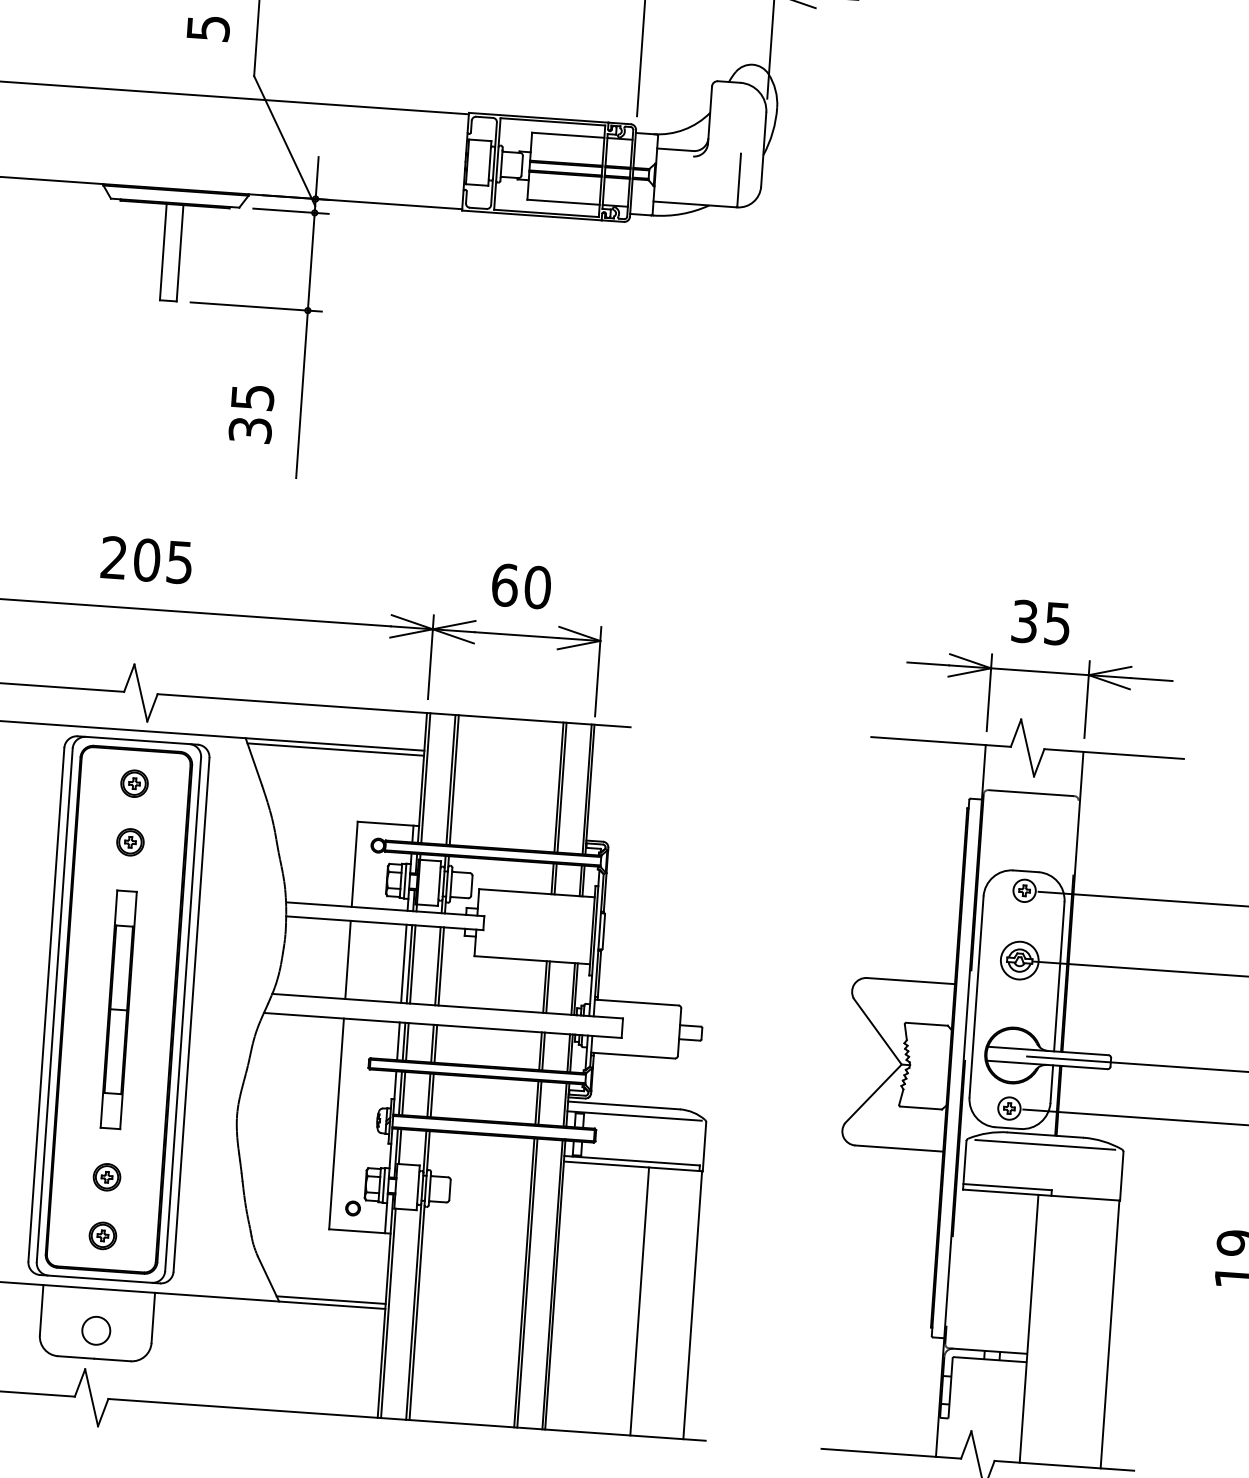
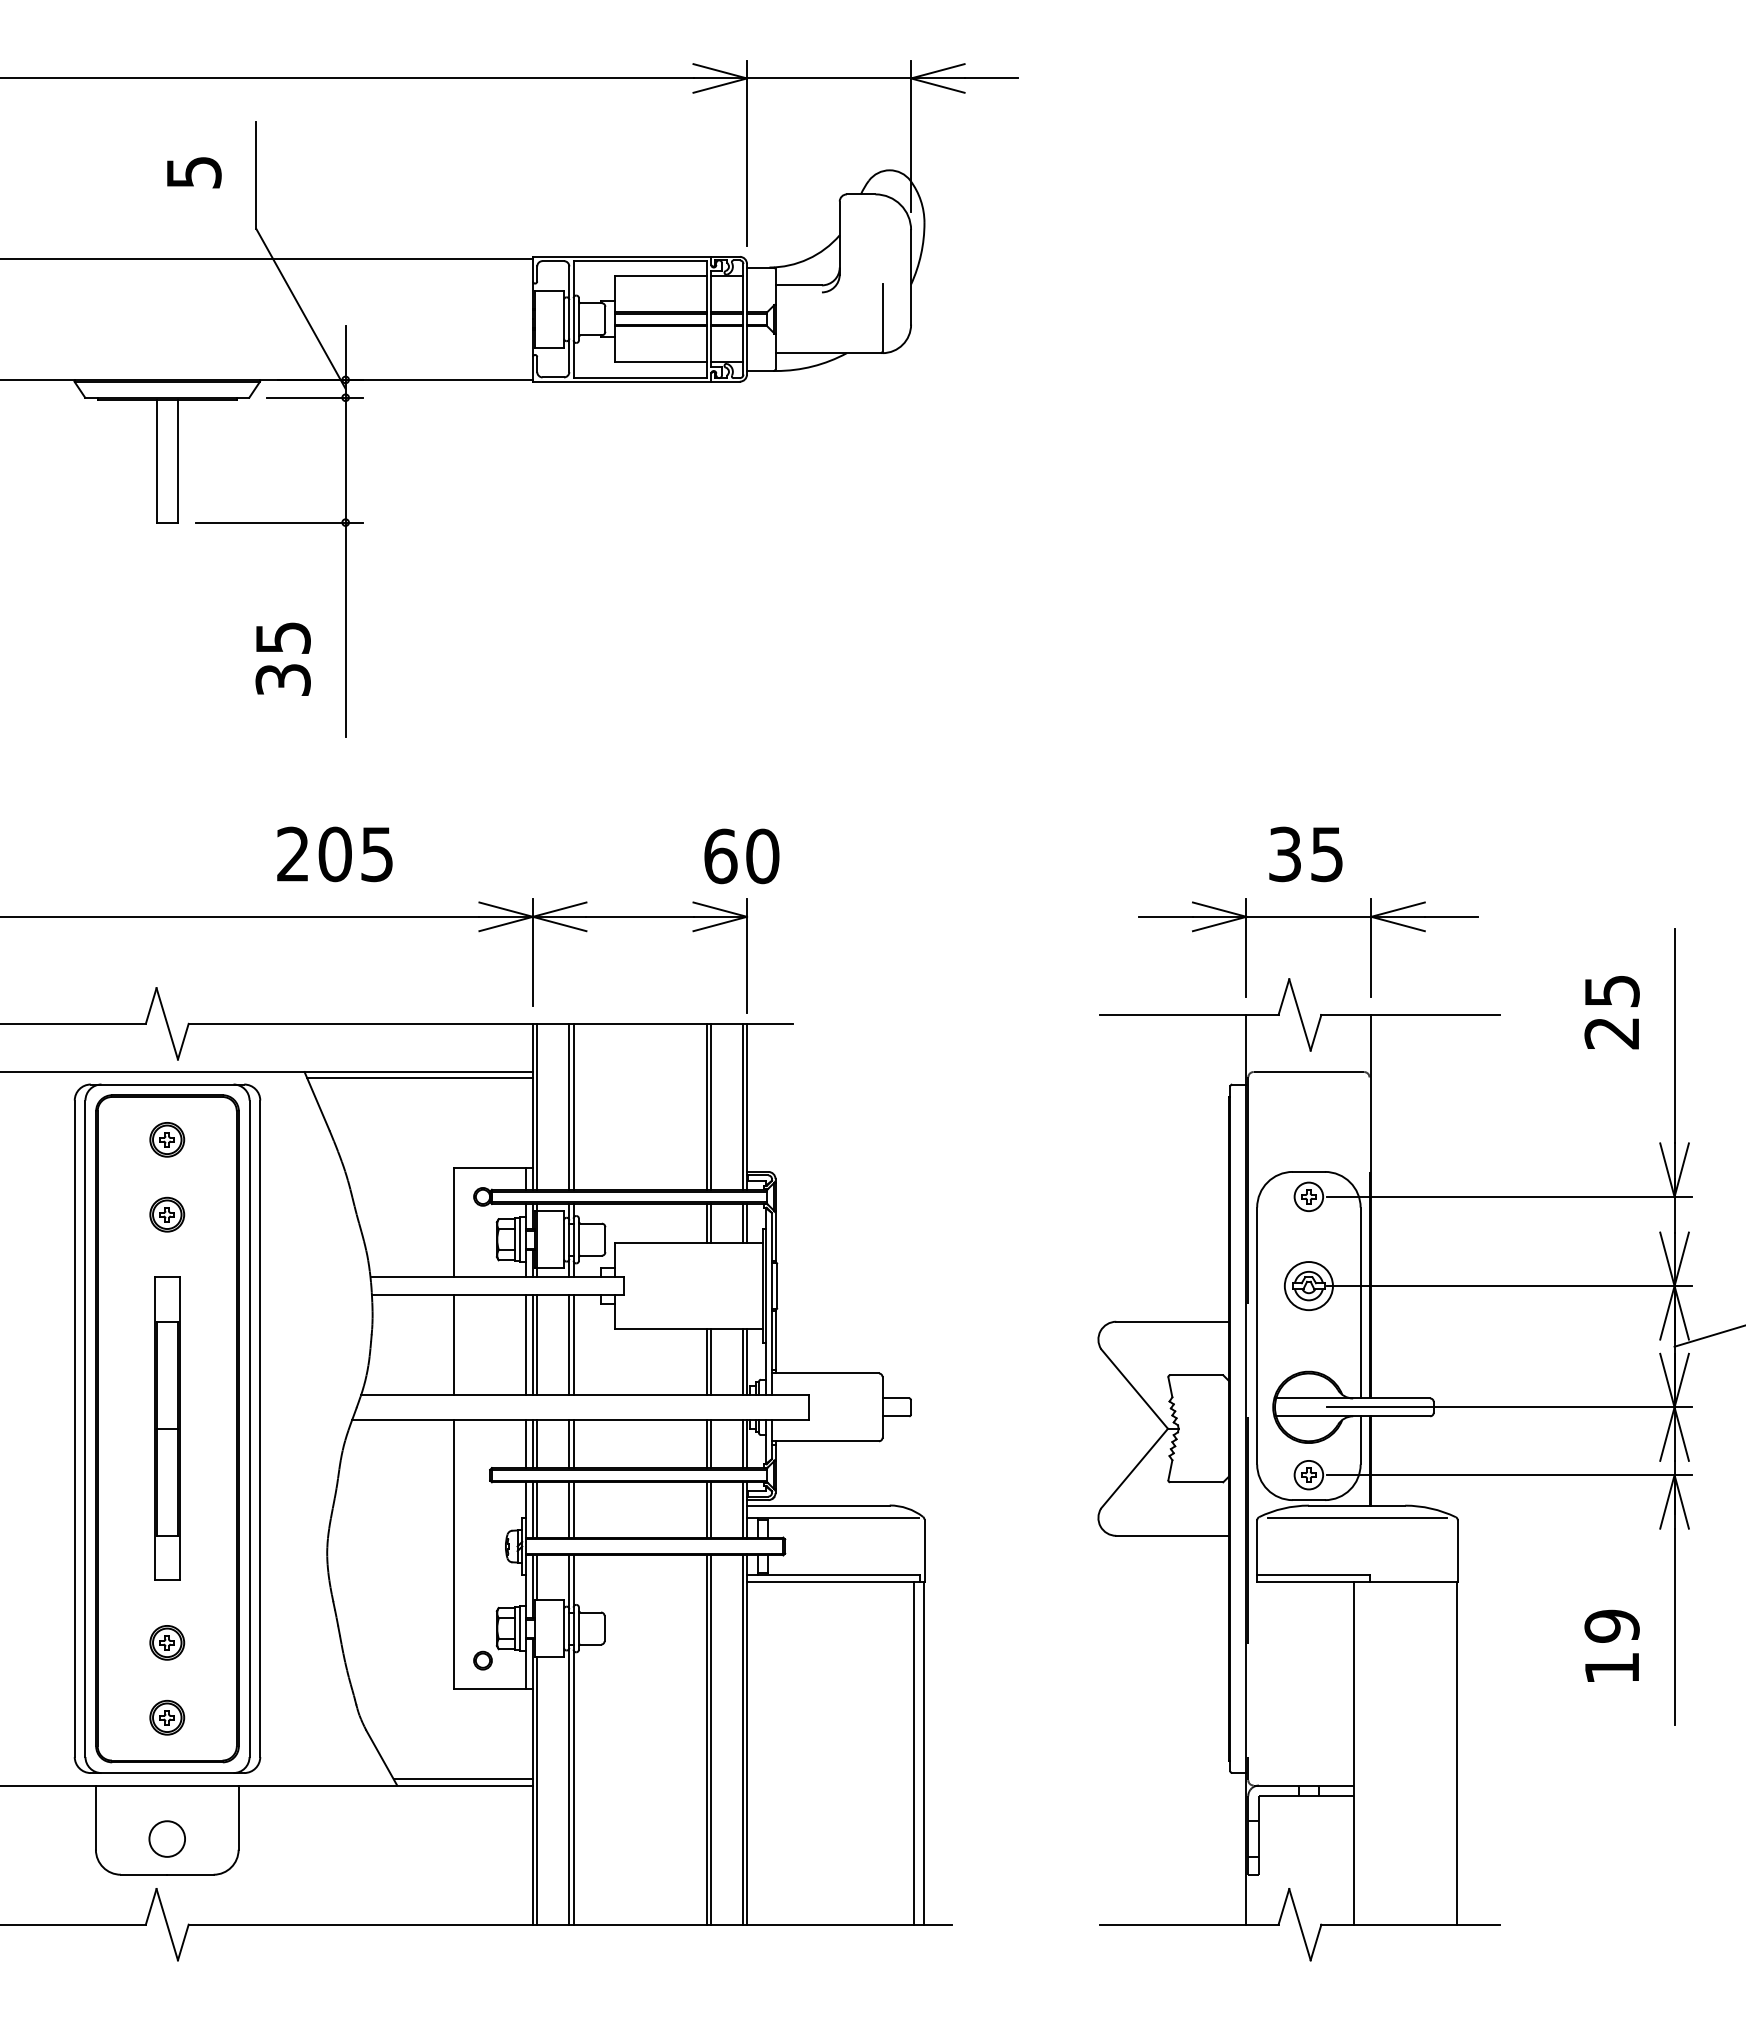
text: (146, 560) -> (334, 854), moved
text: (521, 586) -> (741, 856), moved
line: (639, 1301) -> (913, 1753), moved

